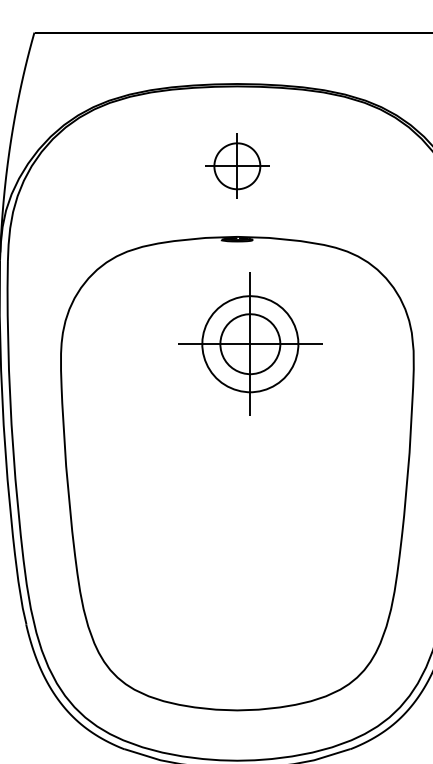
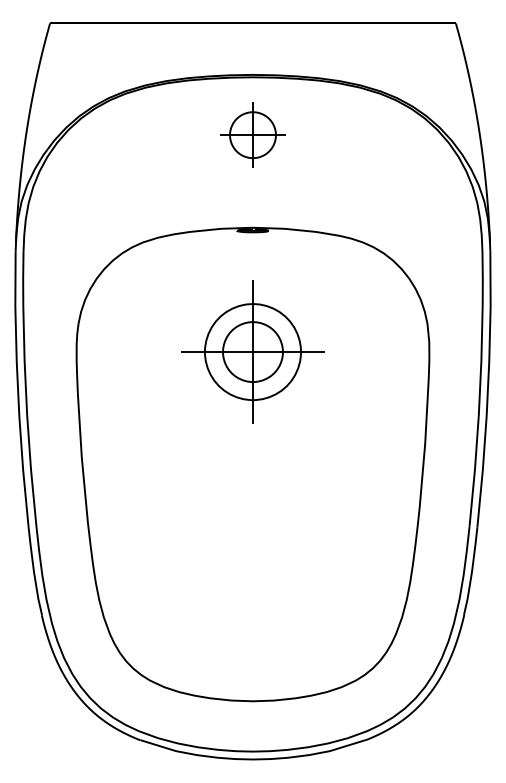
part: (236, 165) -> (252, 134), moved
part: (249, 343) -> (252, 351), moved

